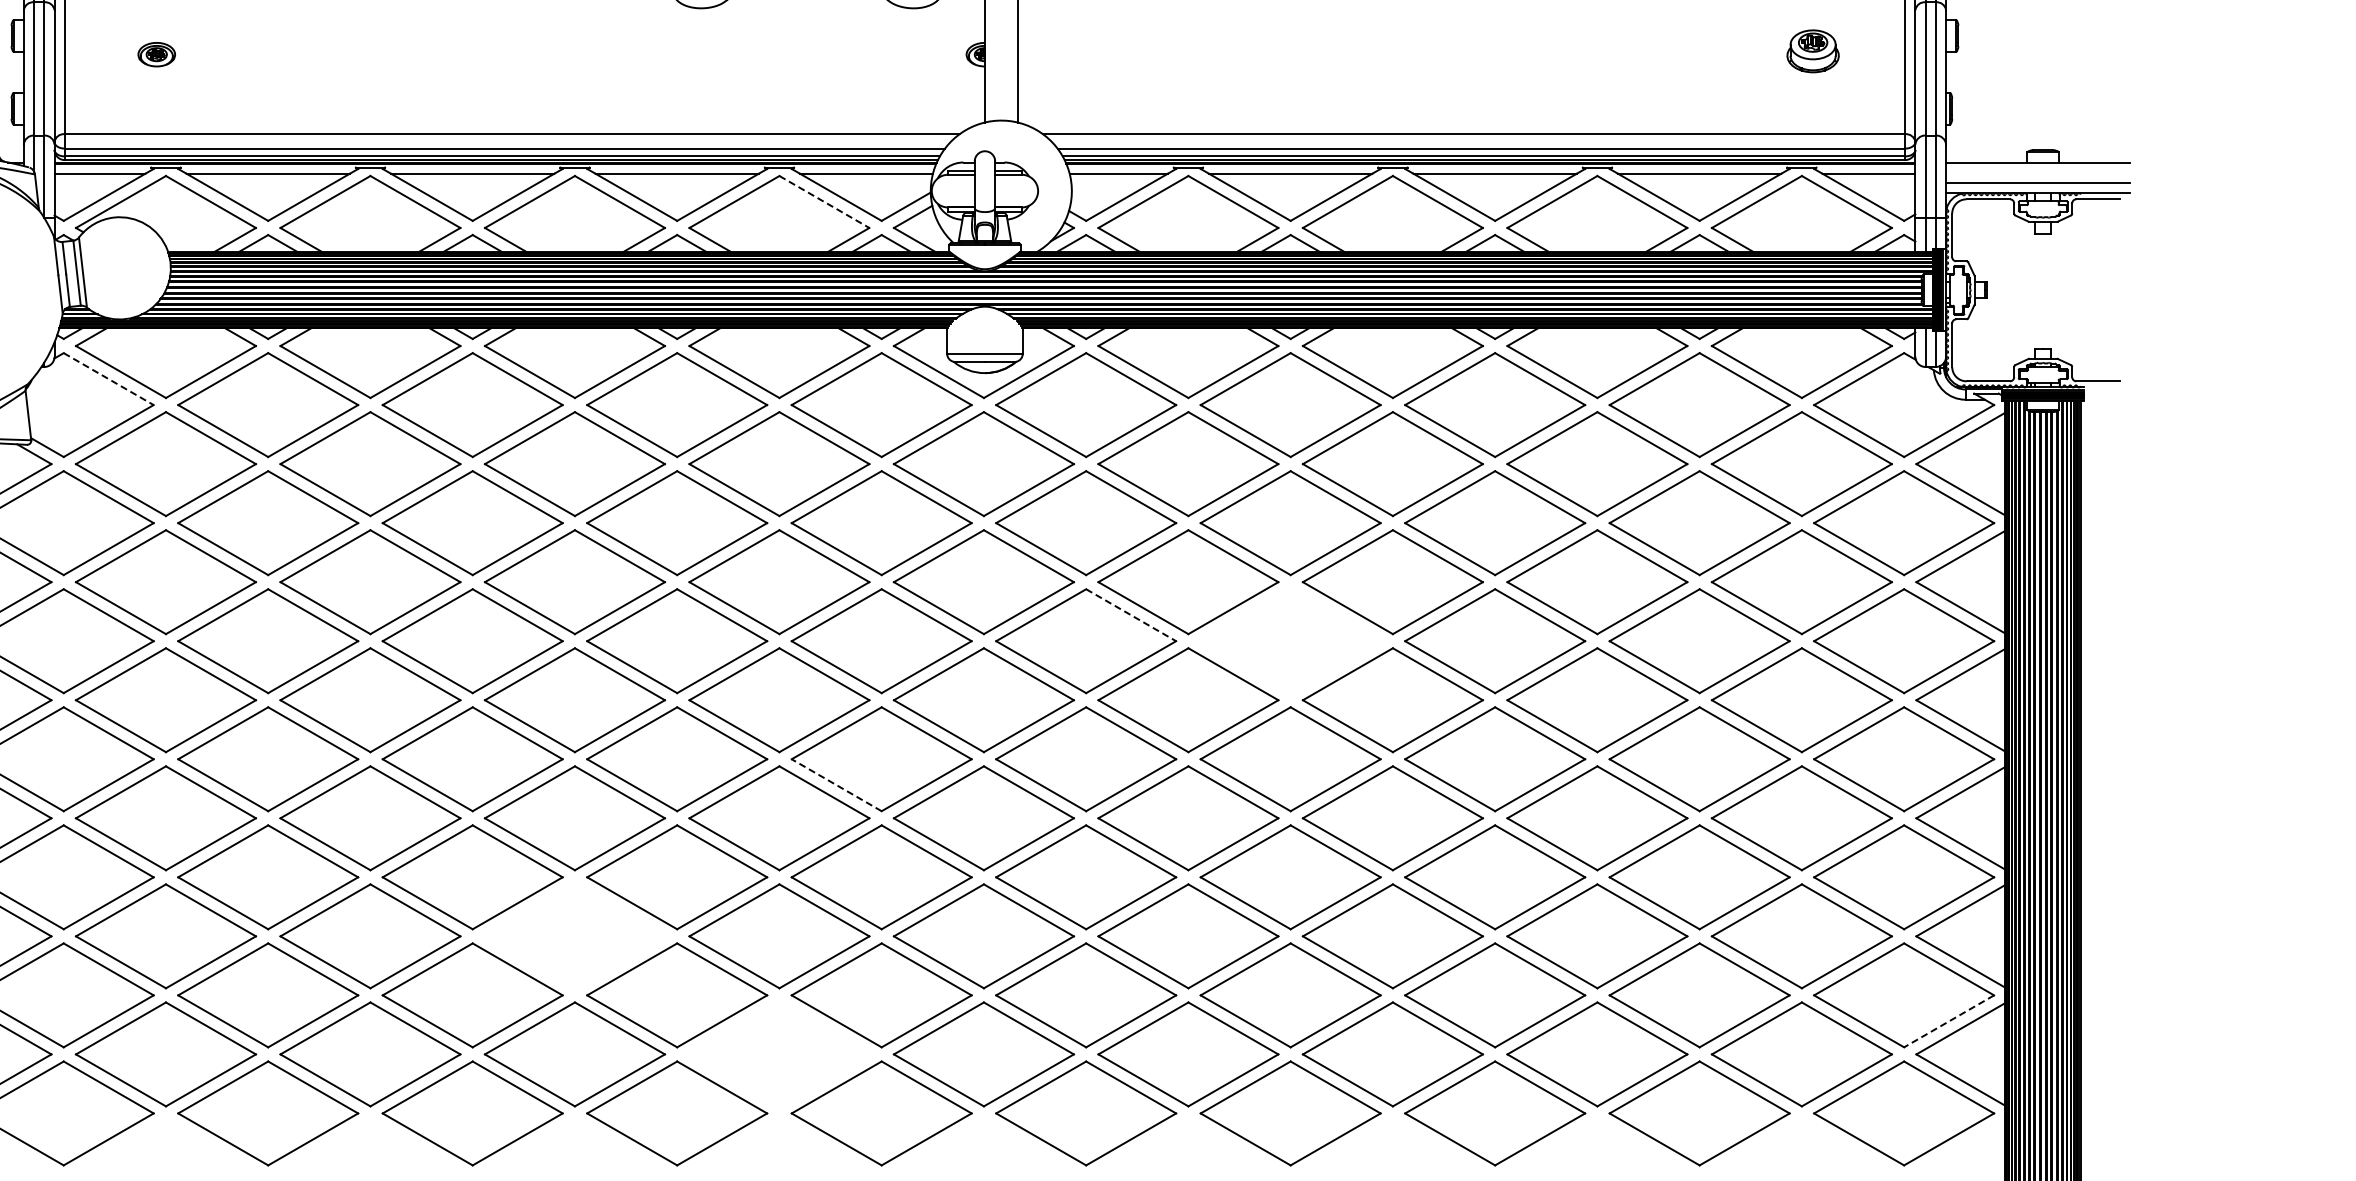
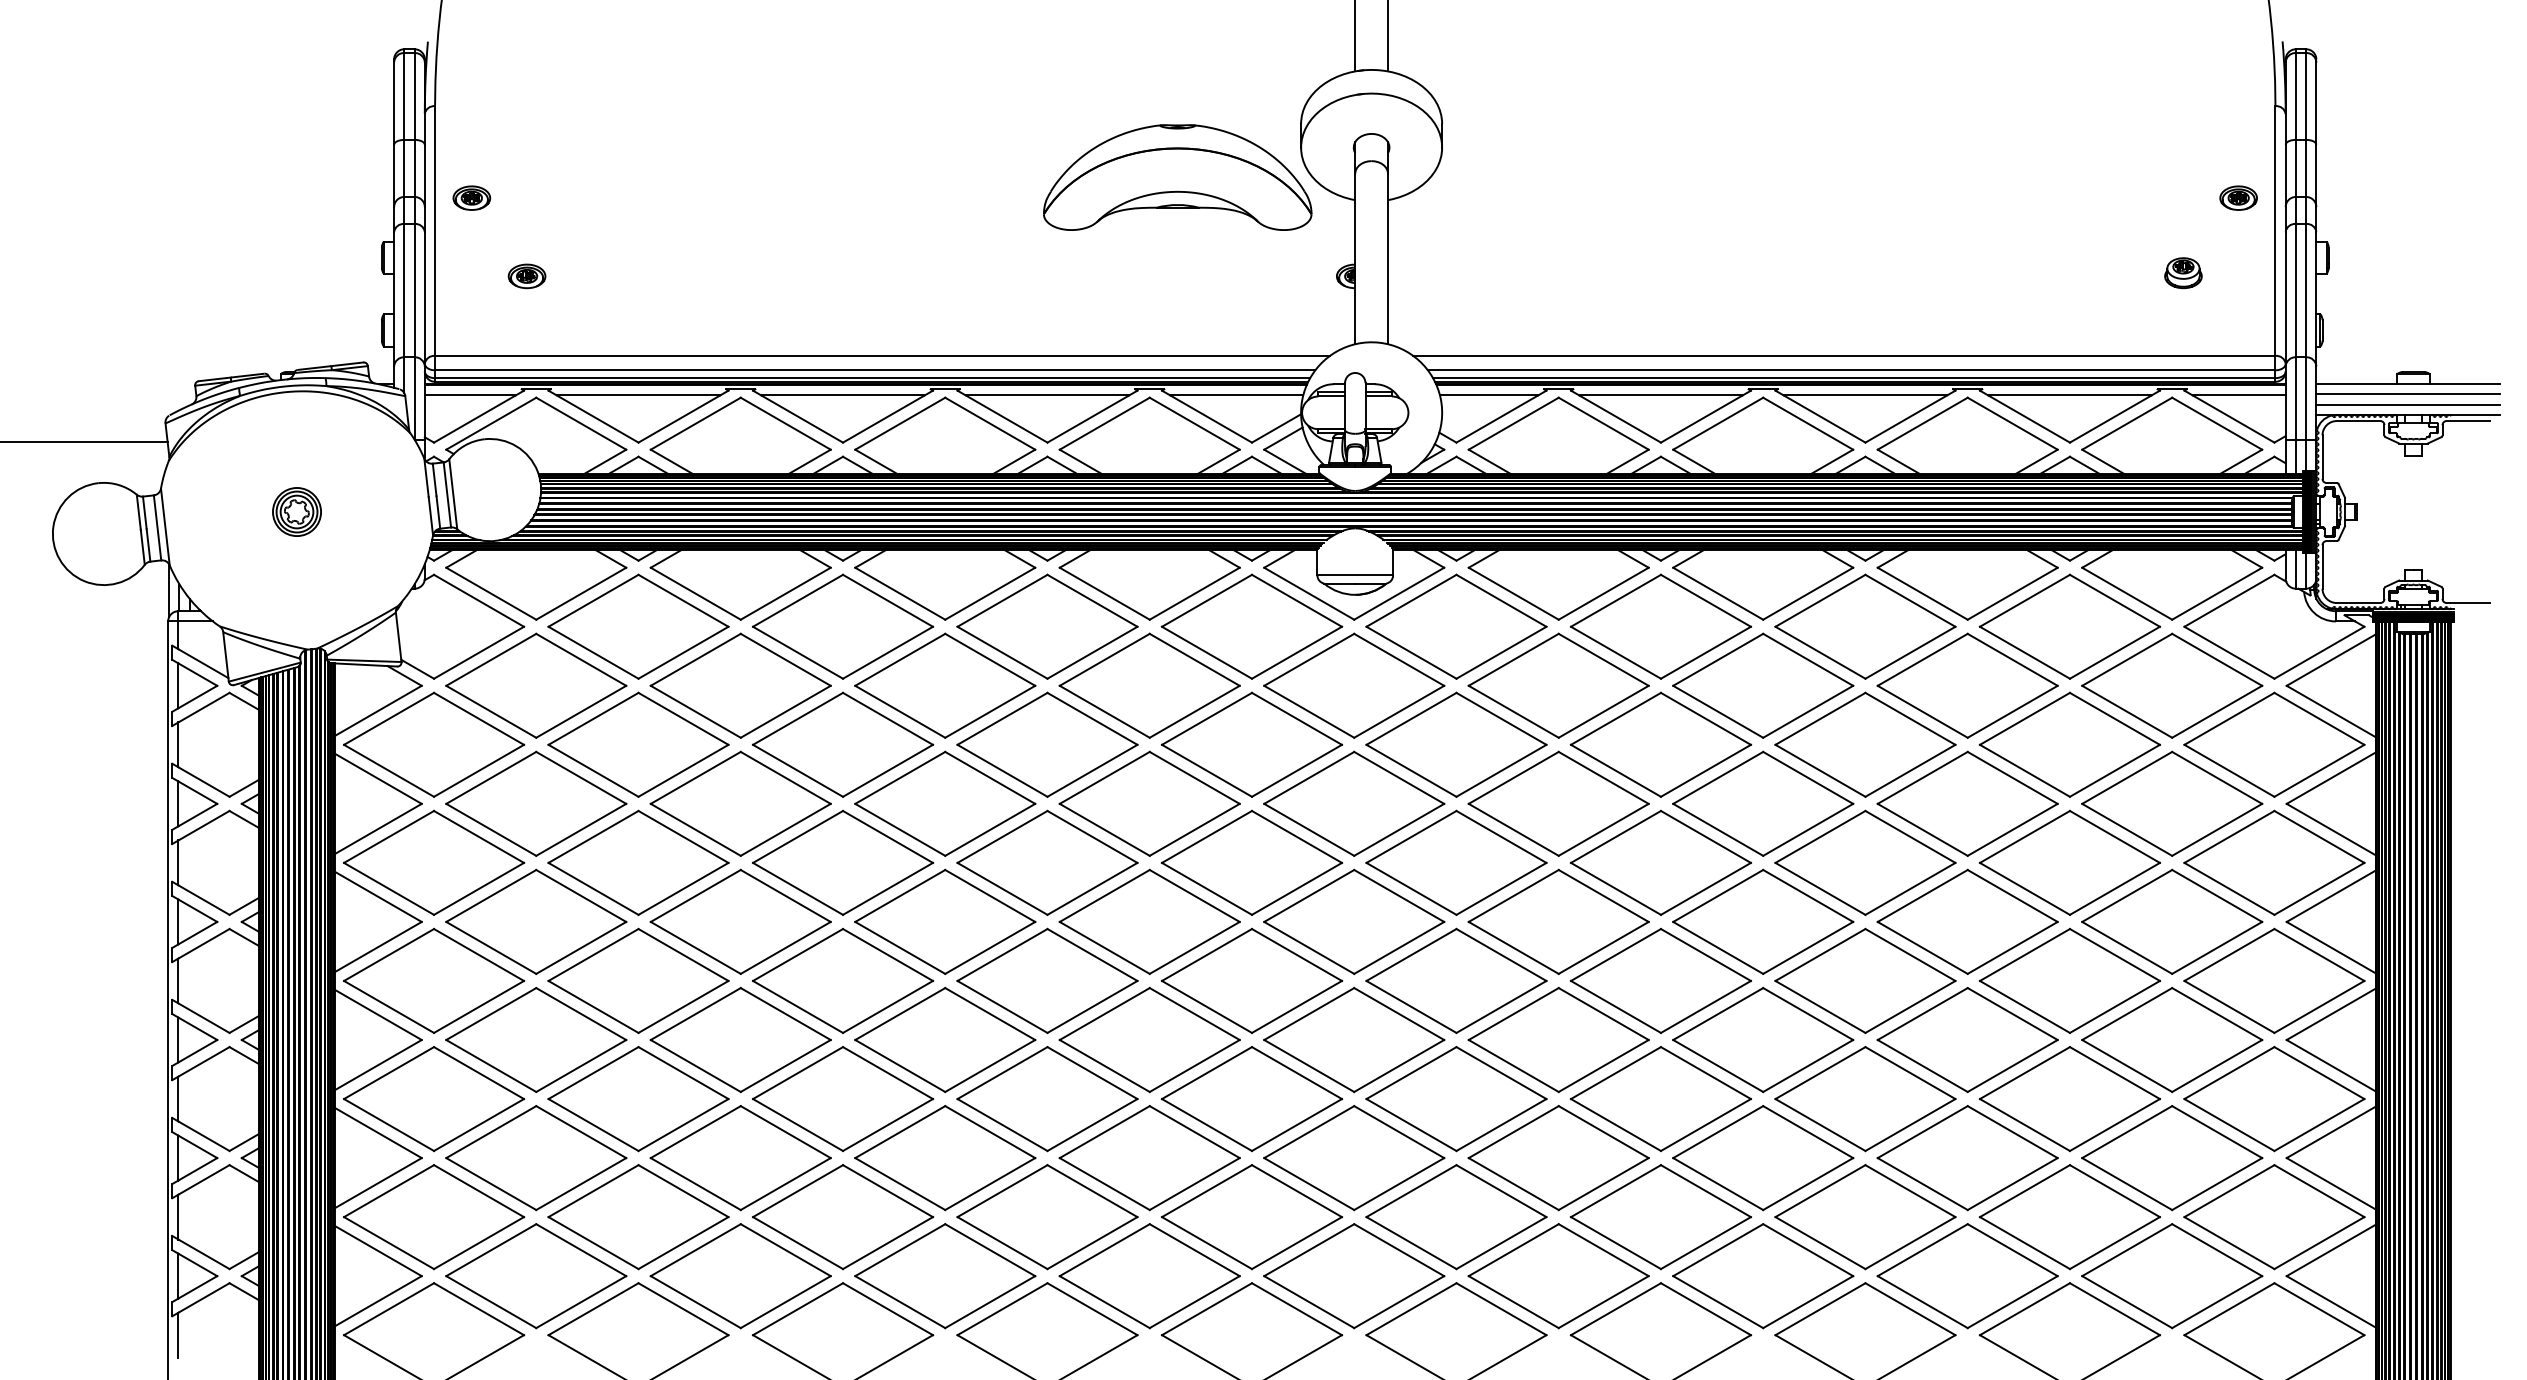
part: (1813, 51) -> (2183, 273), size x0.71
line: (2038, 172) -> (2408, 394), added
line: (824, 201) -> (1194, 423), dashed -> solid
line: (109, 378) -> (479, 600), dashed -> solid
line: (1131, 614) -> (1501, 836), dashed -> solid
part: (1290, 640) -> (1660, 862), added
line: (837, 784) -> (1207, 1006), dashed -> solid
part: (575, 936) -> (945, 1158), added
line: (1949, 1021) -> (2319, 1243), dashed -> solid
part: (779, 1054) -> (1149, 1276), added

